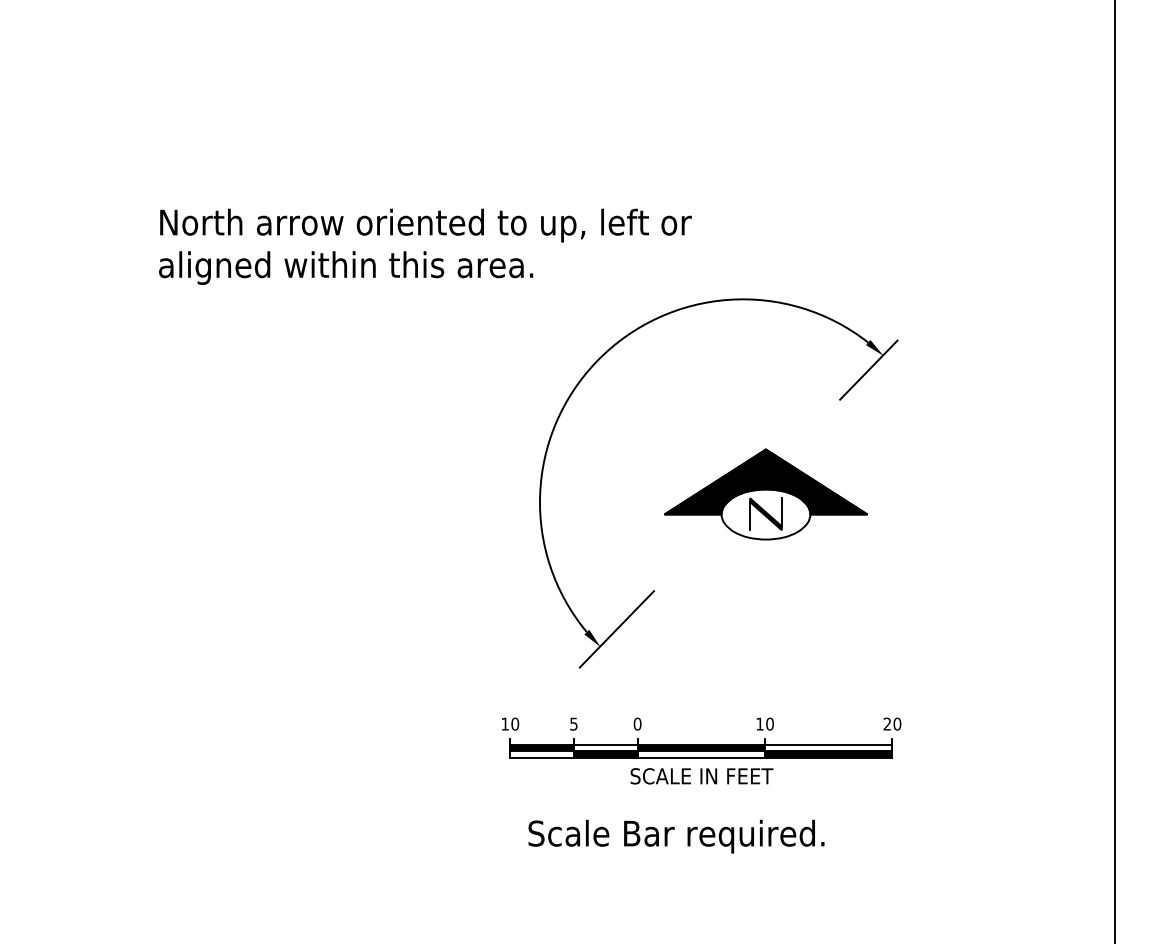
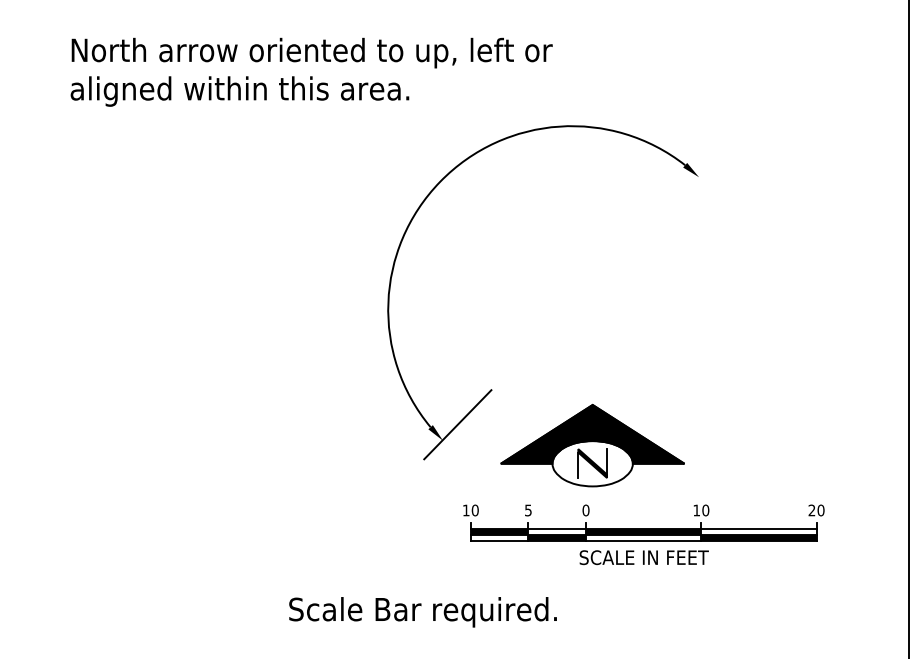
text: (425, 246) -> (311, 72), moved
line: (868, 369) -> (685, 189), removed
part: (765, 494) -> (592, 445), moved
part: (701, 750) -> (643, 534), moved
text: (676, 836) -> (423, 612), moved

